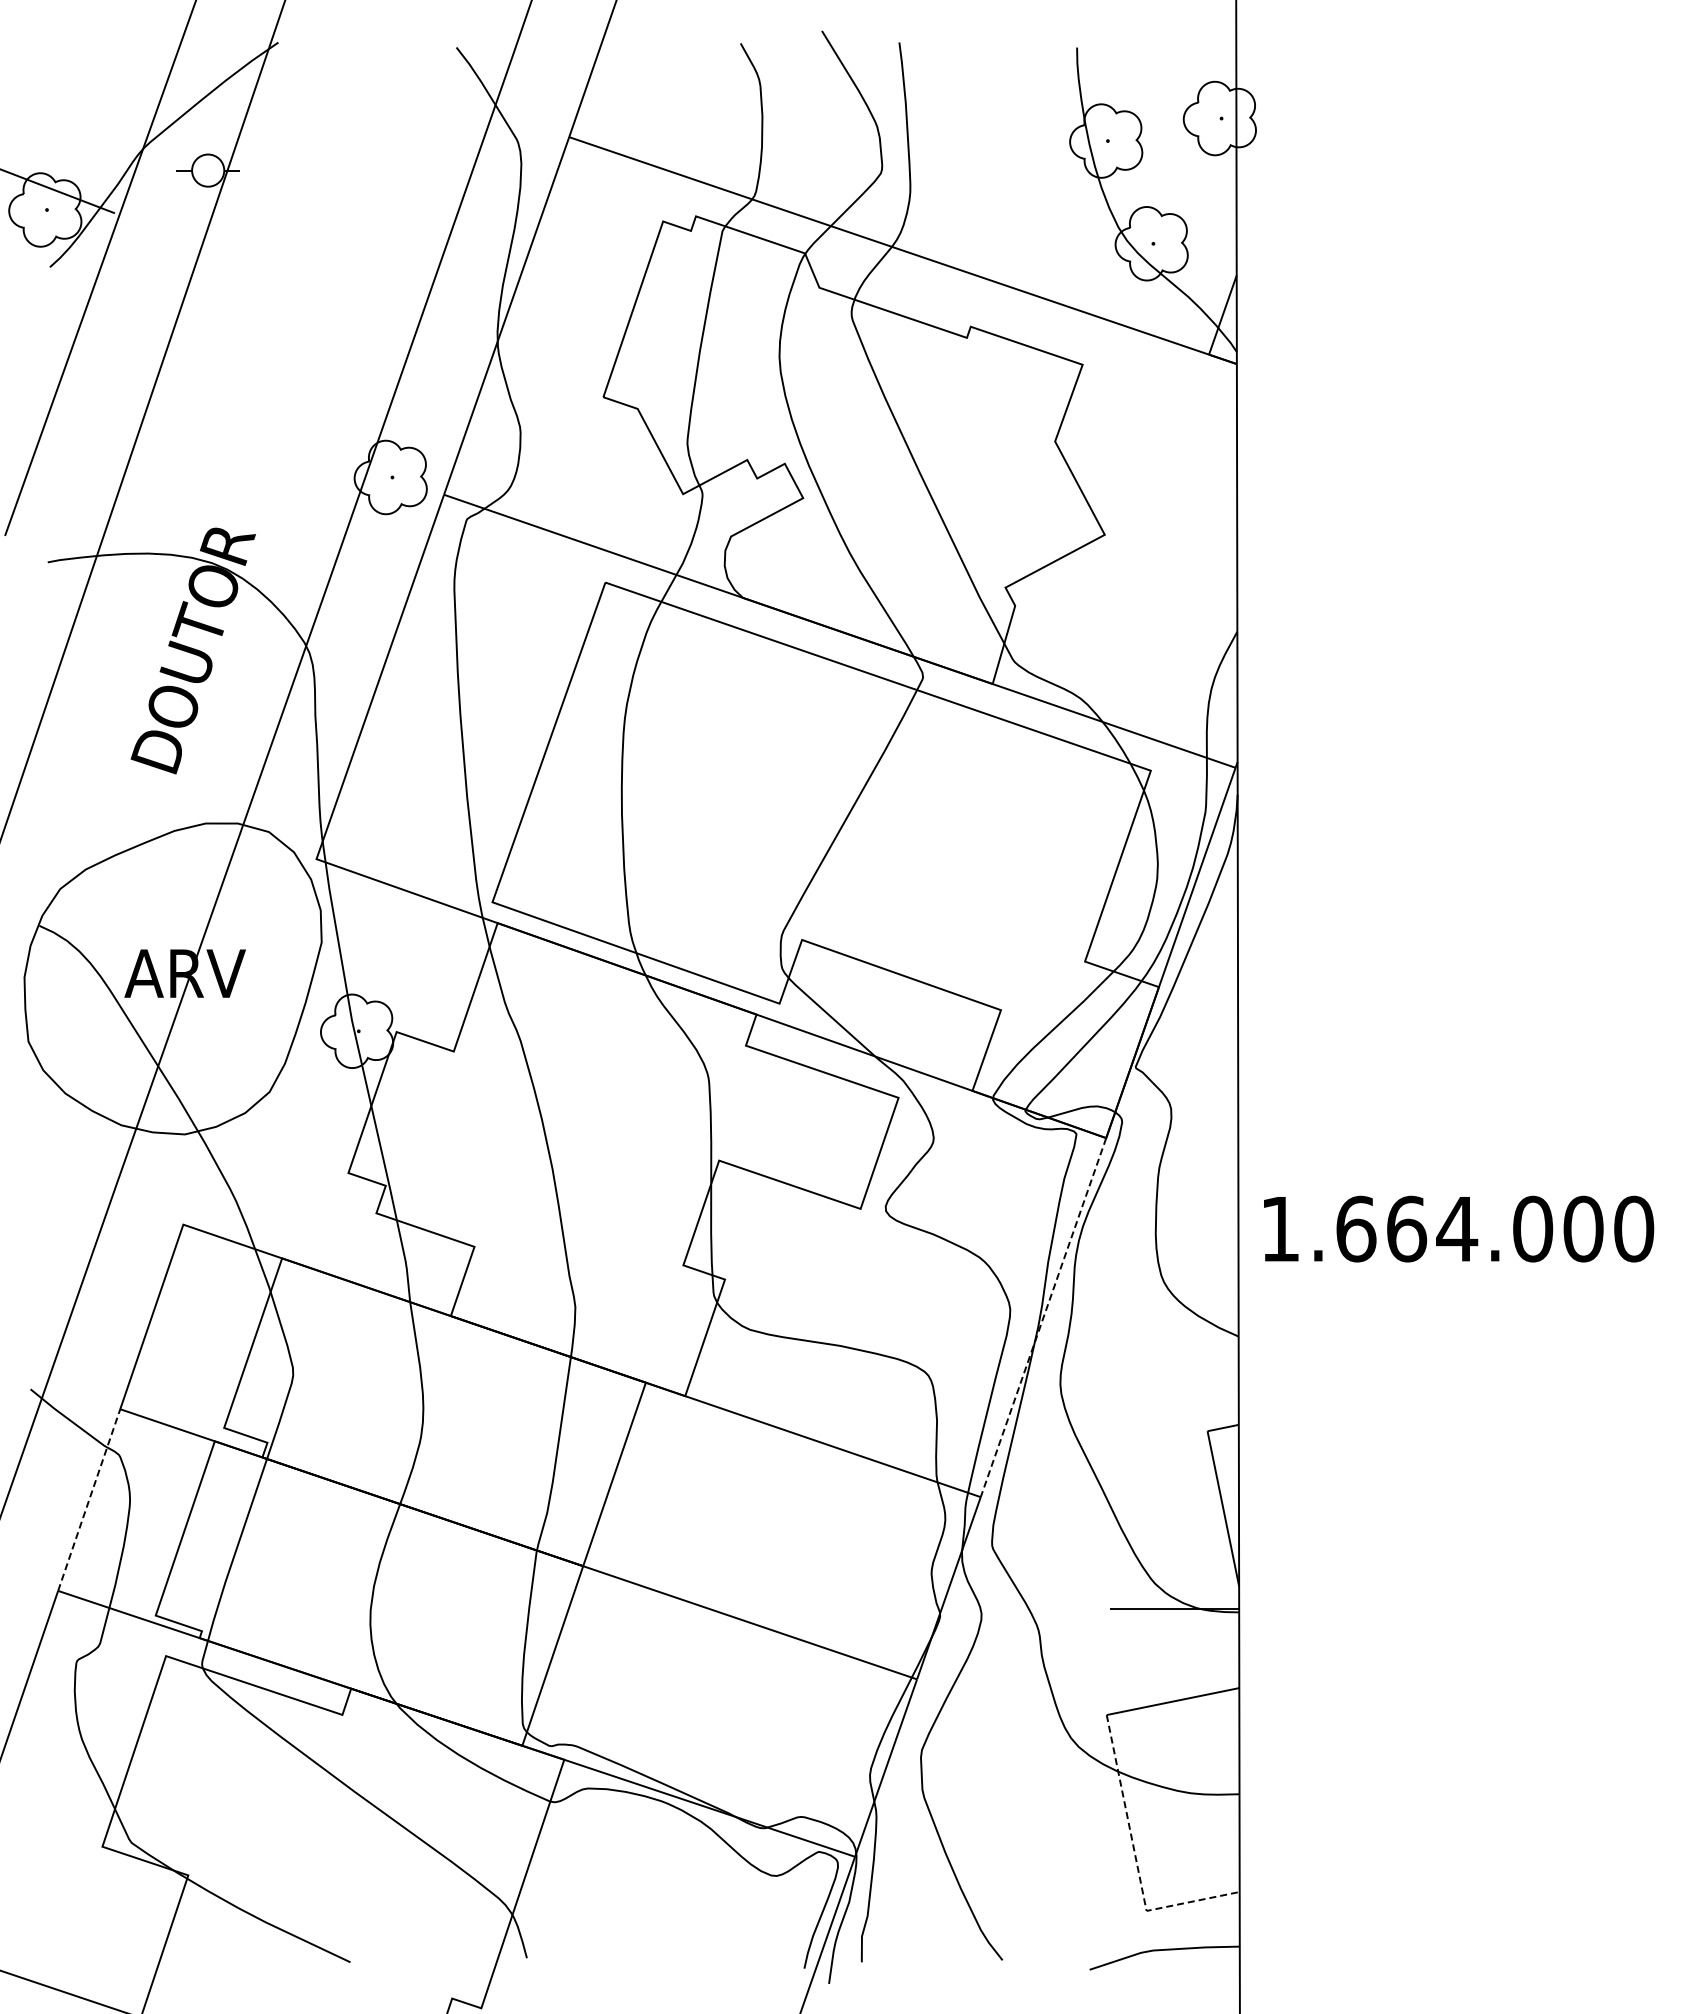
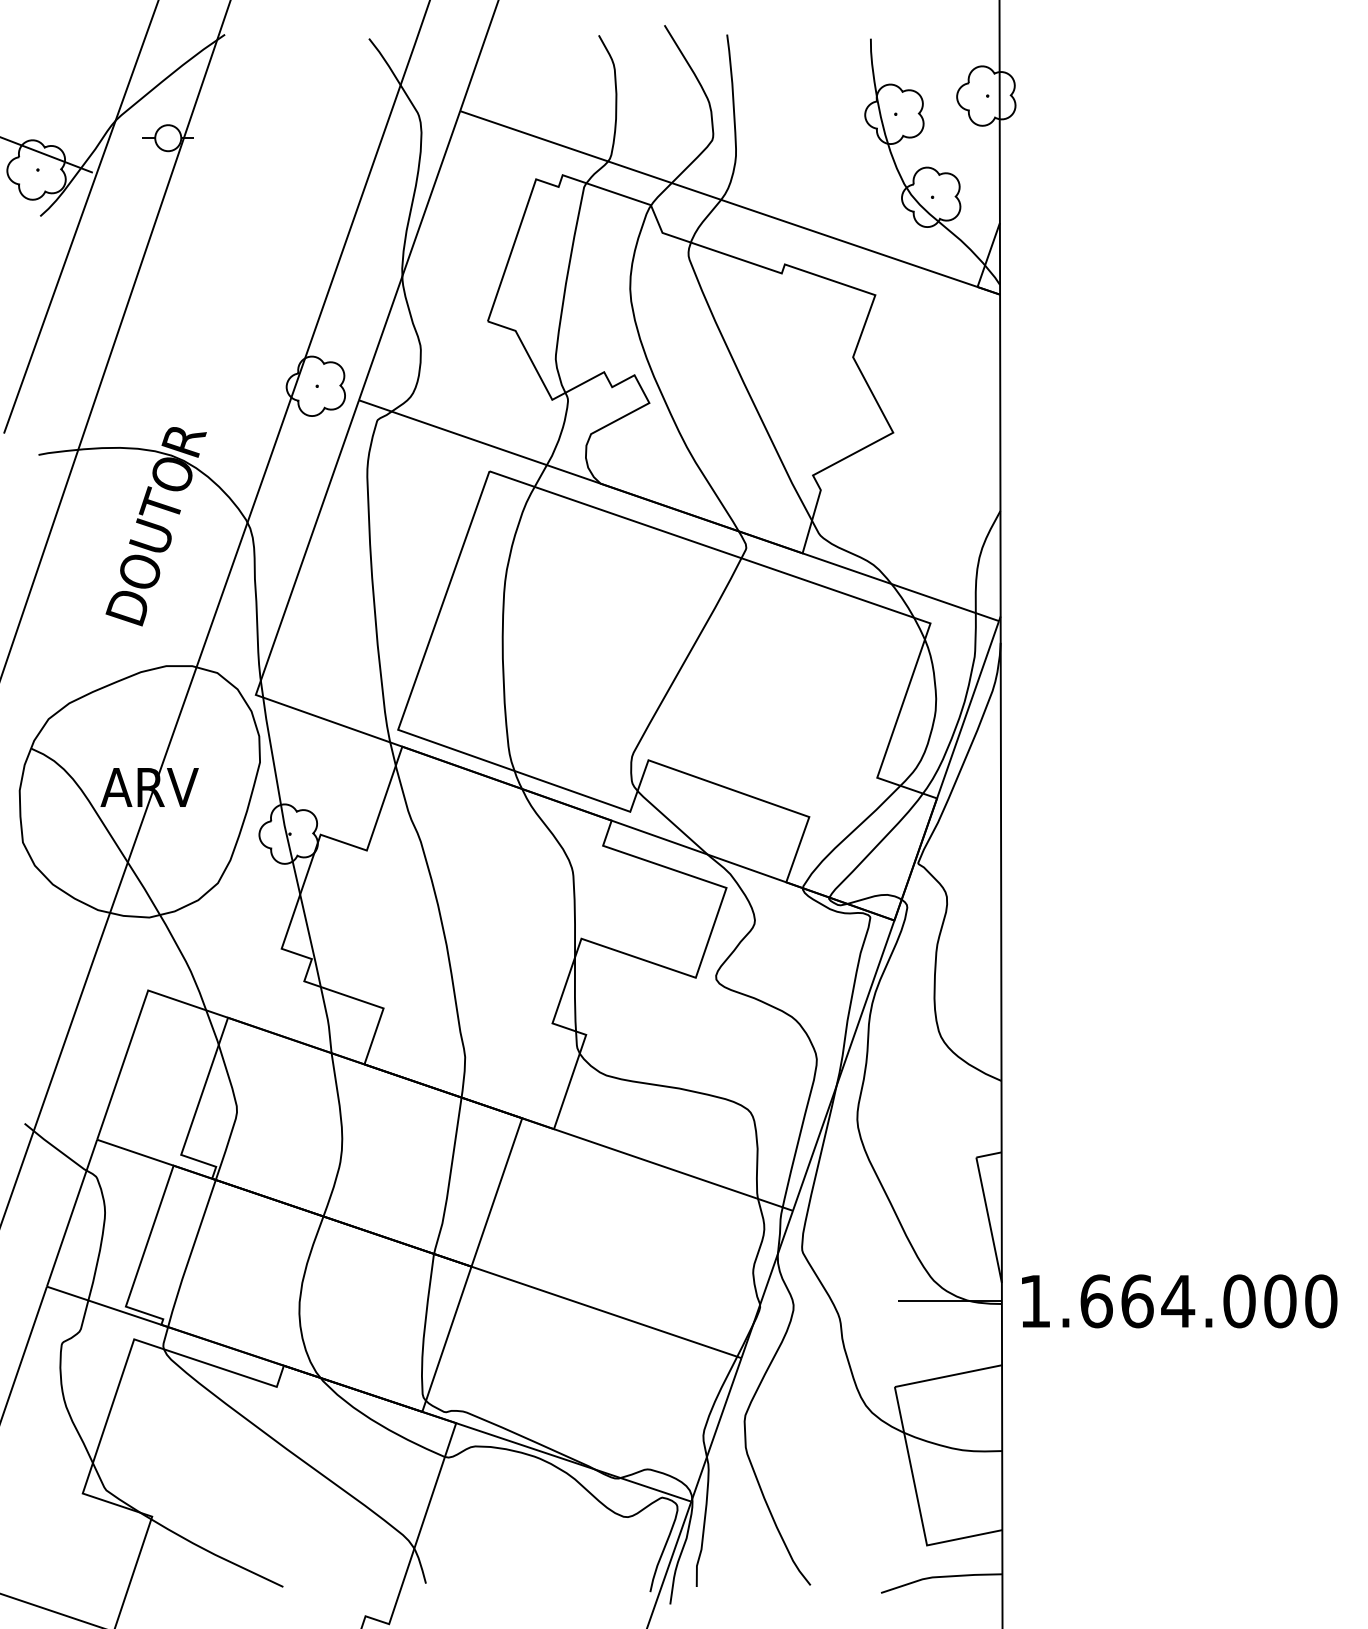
text: (1459, 1228) -> (1180, 1300), moved
line: (1043, 1318) -> (843, 1066), dashed -> solid
line: (89, 1499) -> (72, 1212), dashed -> solid
line: (1136, 1861) -> (918, 1505), dashed -> solid

